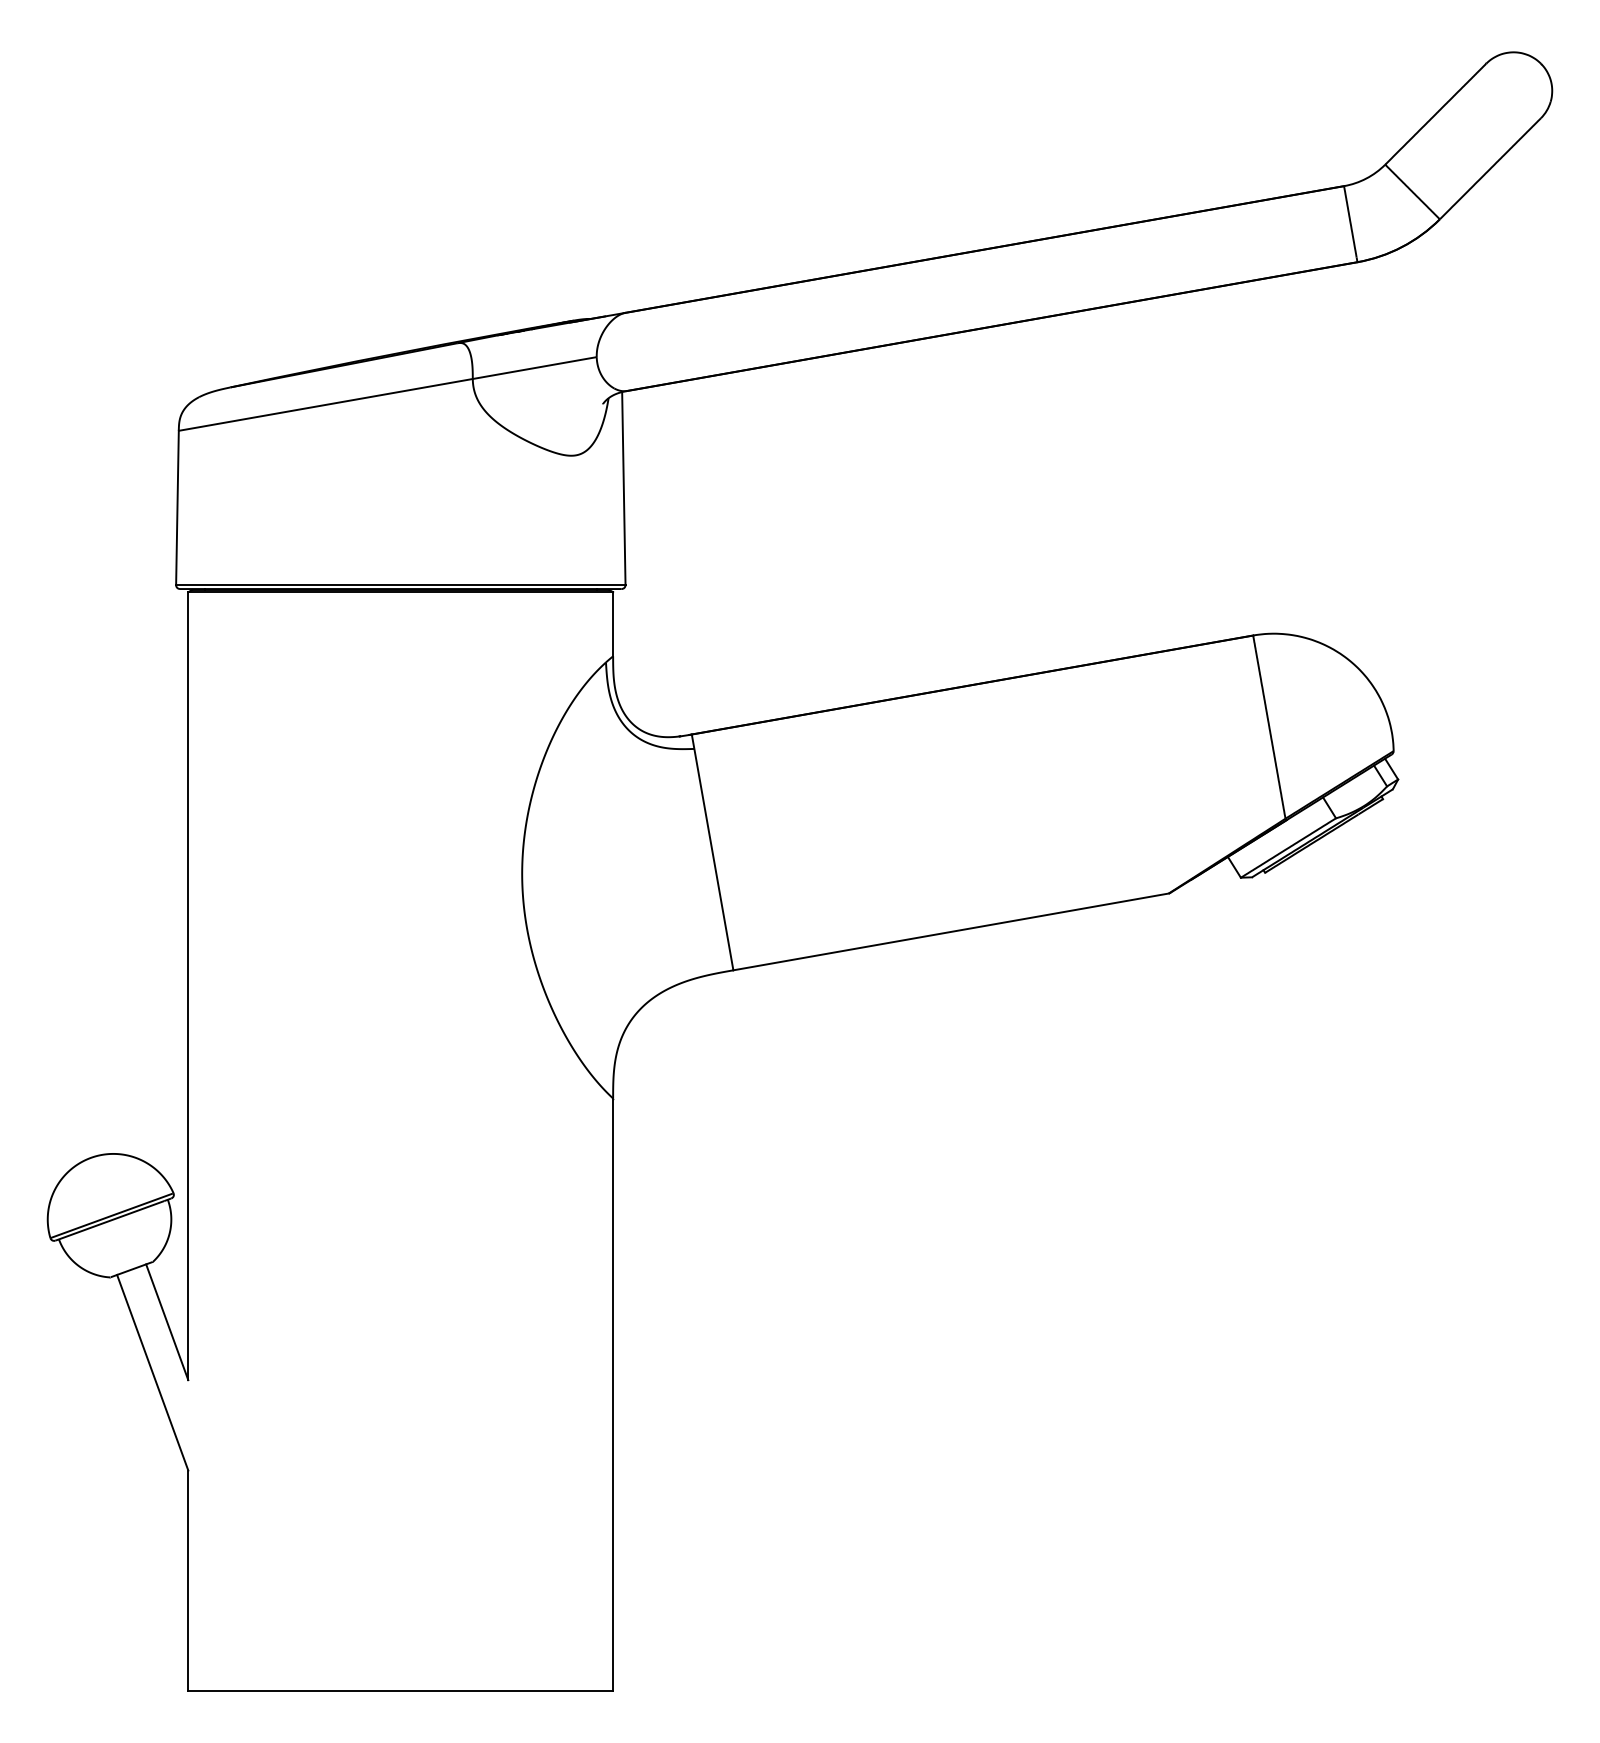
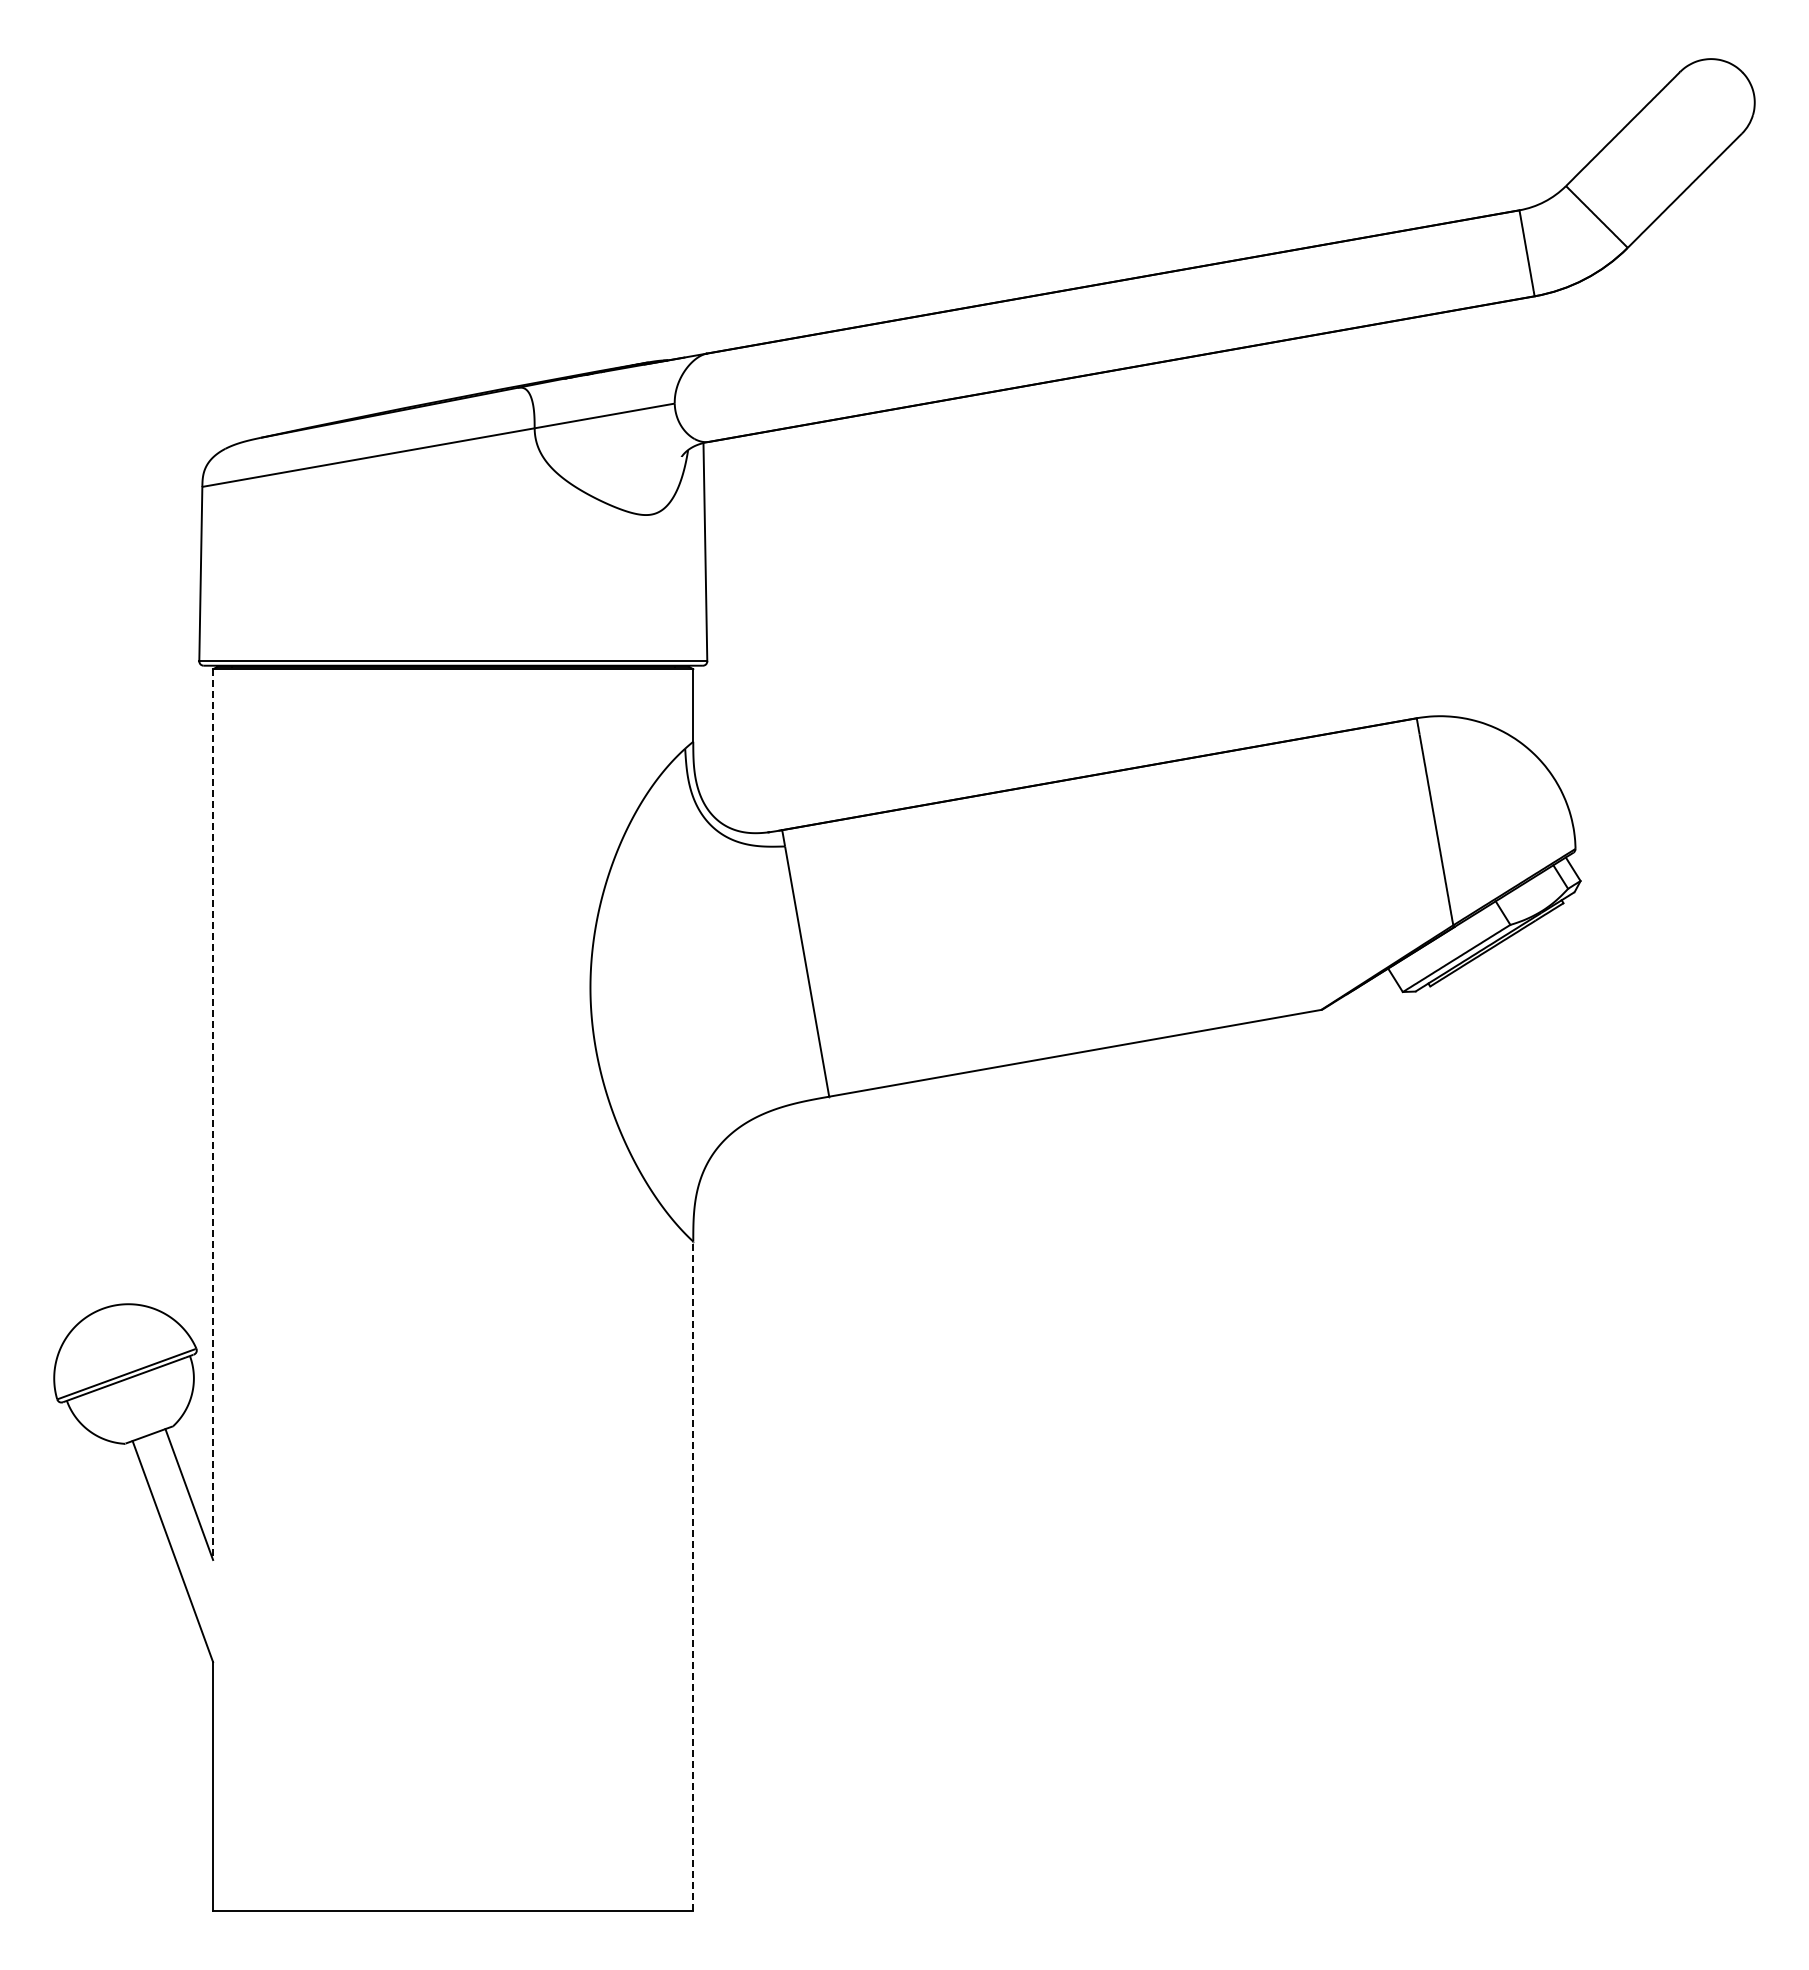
line: (188, 986) -> (213, 1115), solid -> dashed
line: (613, 1394) -> (693, 1576), solid -> dashed

